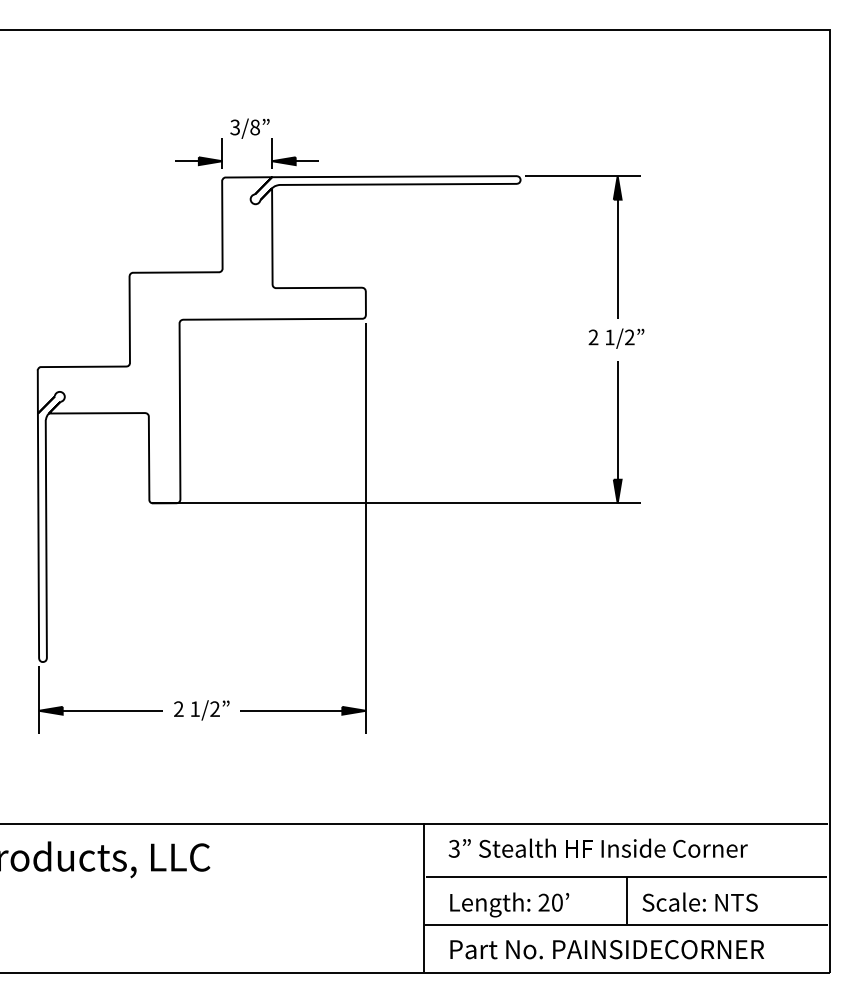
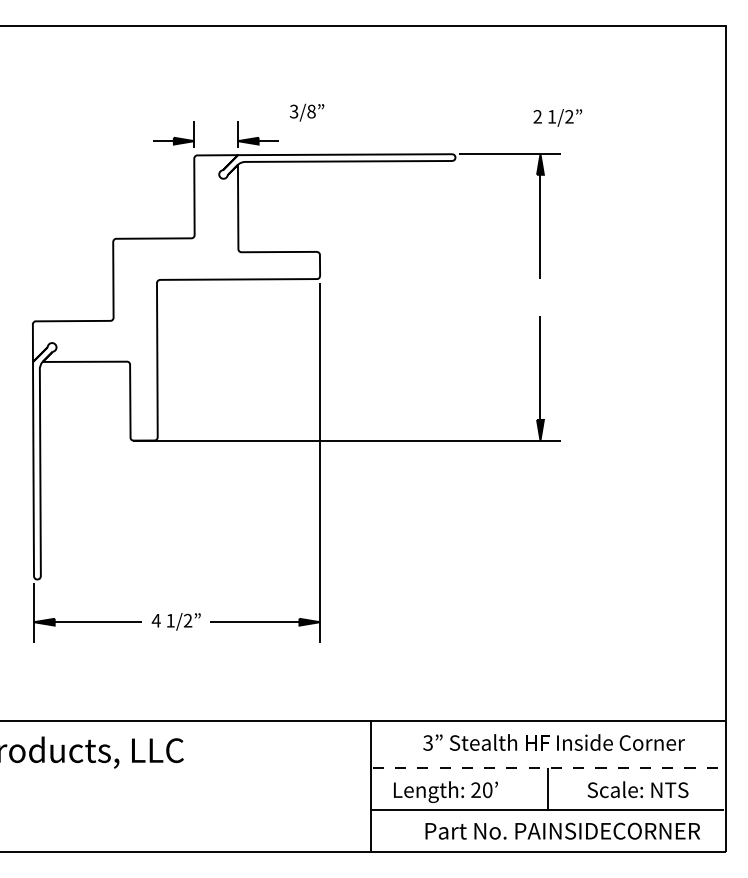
text: (249, 128) -> (306, 112), moved
text: (616, 338) -> (557, 117), moved
text: (178, 708) -> (156, 620), 2 -> 4
text: (597, 847) -> (553, 741), moved
line: (626, 877) -> (548, 768), solid -> dashed
text: (699, 901) -> (637, 789), moved
text: (607, 949) -> (563, 831), moved

